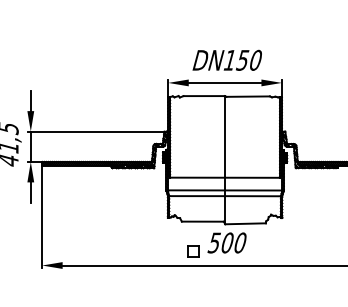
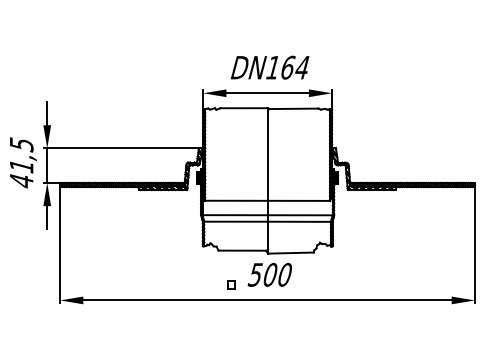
text: (248, 60) -> (294, 67), DN150 -> DN164
part: (193, 251) -> (231, 284), size x0.6

